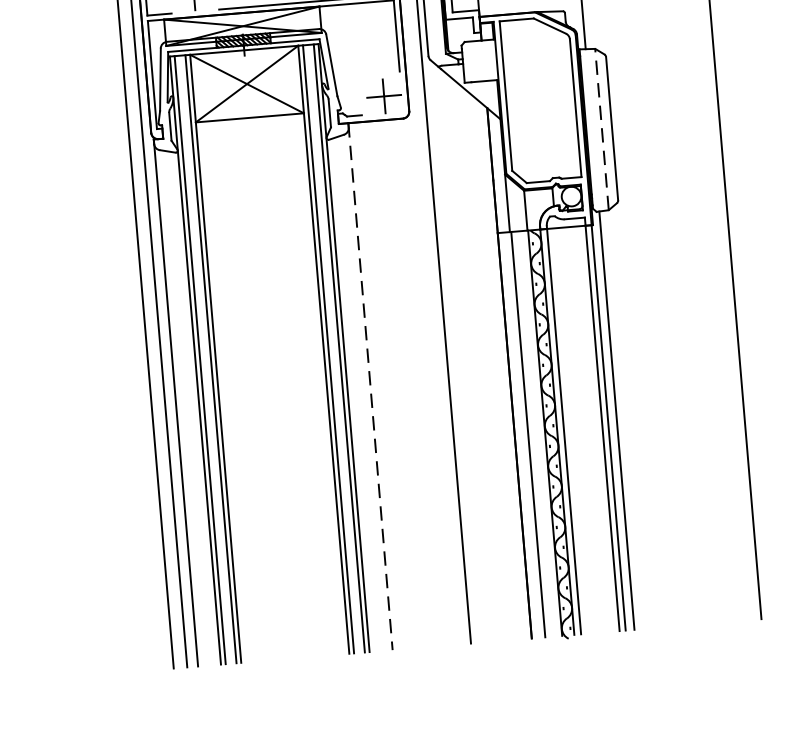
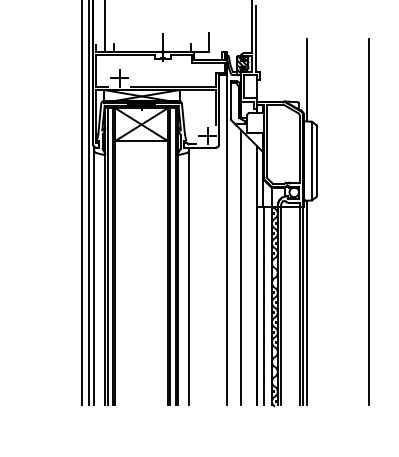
line: (601, 128) -> (311, 160), dashed -> solid
line: (474, 357) -> (240, 266), added
line: (371, 386) -> (189, 276), dashed -> solid

